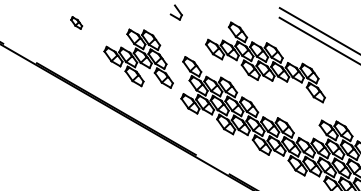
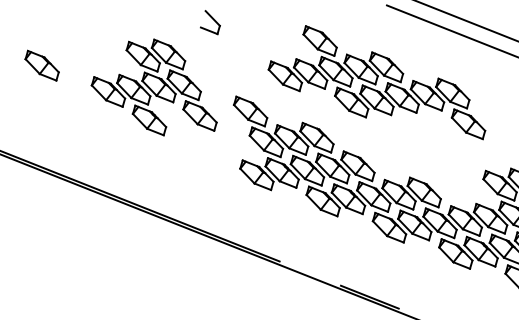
part: (76, 22) -> (41, 64), size x1.67
part: (138, 58) -> (151, 88), moved

